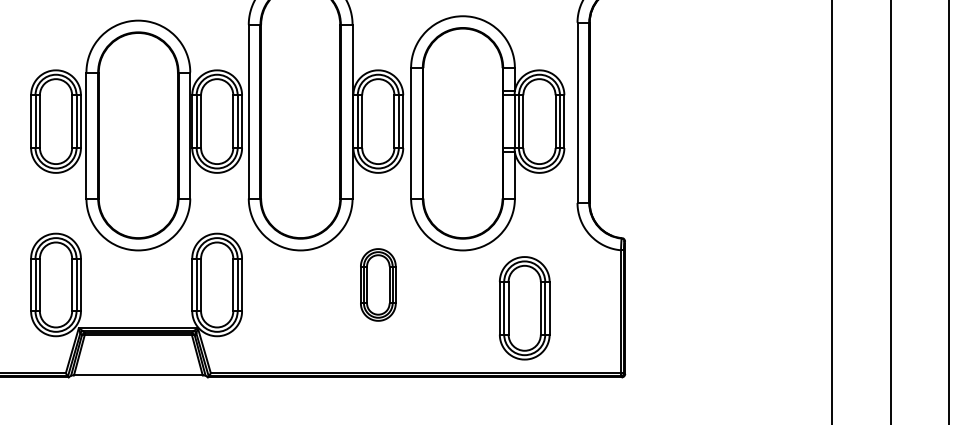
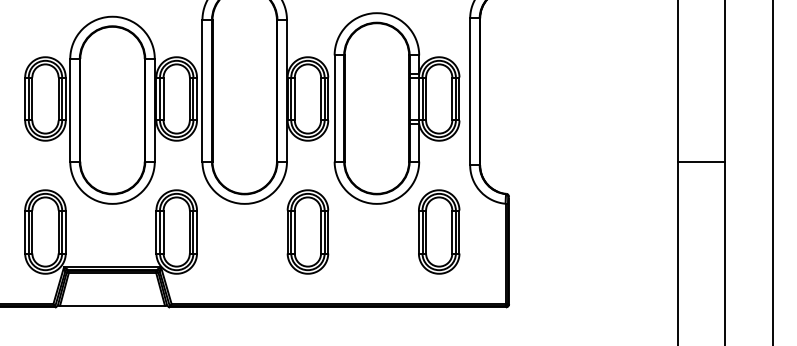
line: (861, 199) -> (701, 162), added
part: (377, 284) -> (307, 231), size x1.43
part: (525, 307) -> (439, 231), moved

